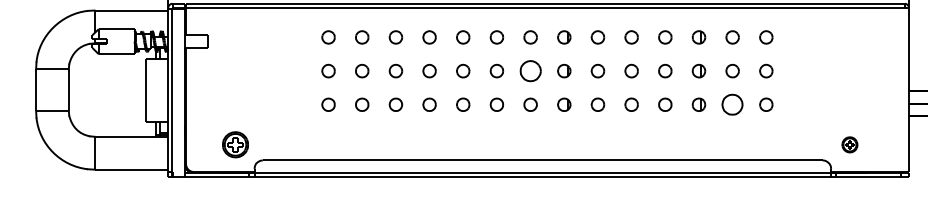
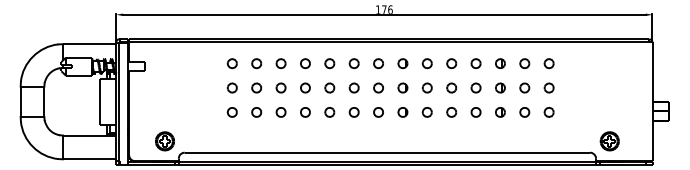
part: (530, 70) -> (378, 87), size x0.62
part: (732, 104) -> (524, 112), size x0.62
part: (849, 145) -> (609, 141), size x1.67

